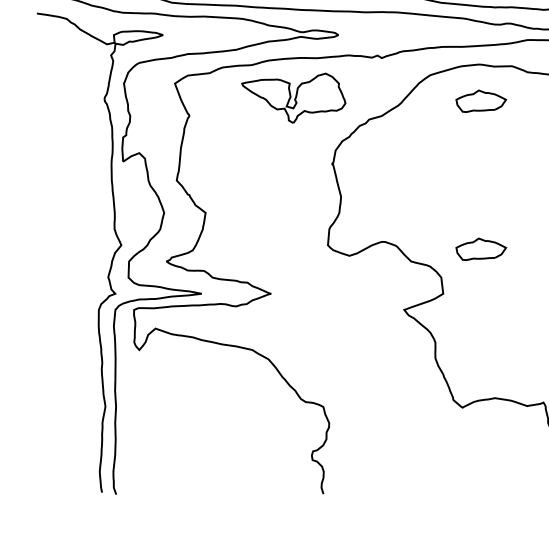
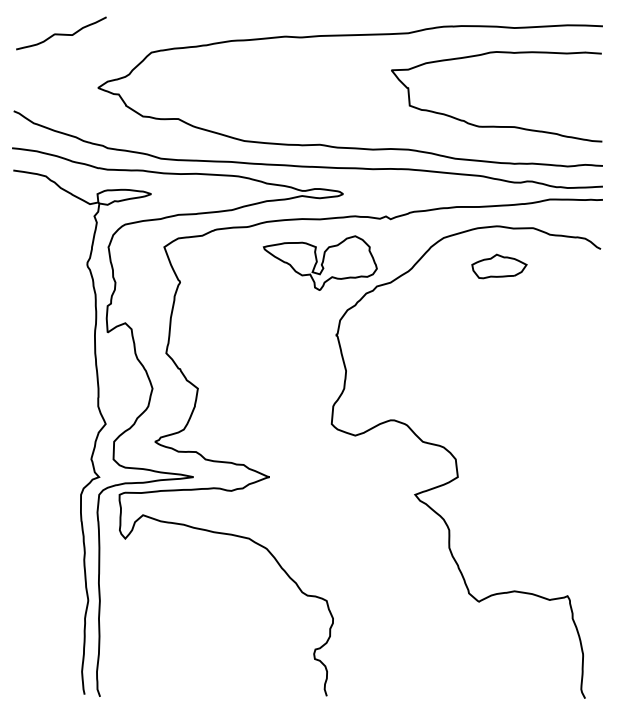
part: (293, 97) -> (319, 262), moved
part: (481, 249) -> (499, 428), removed

